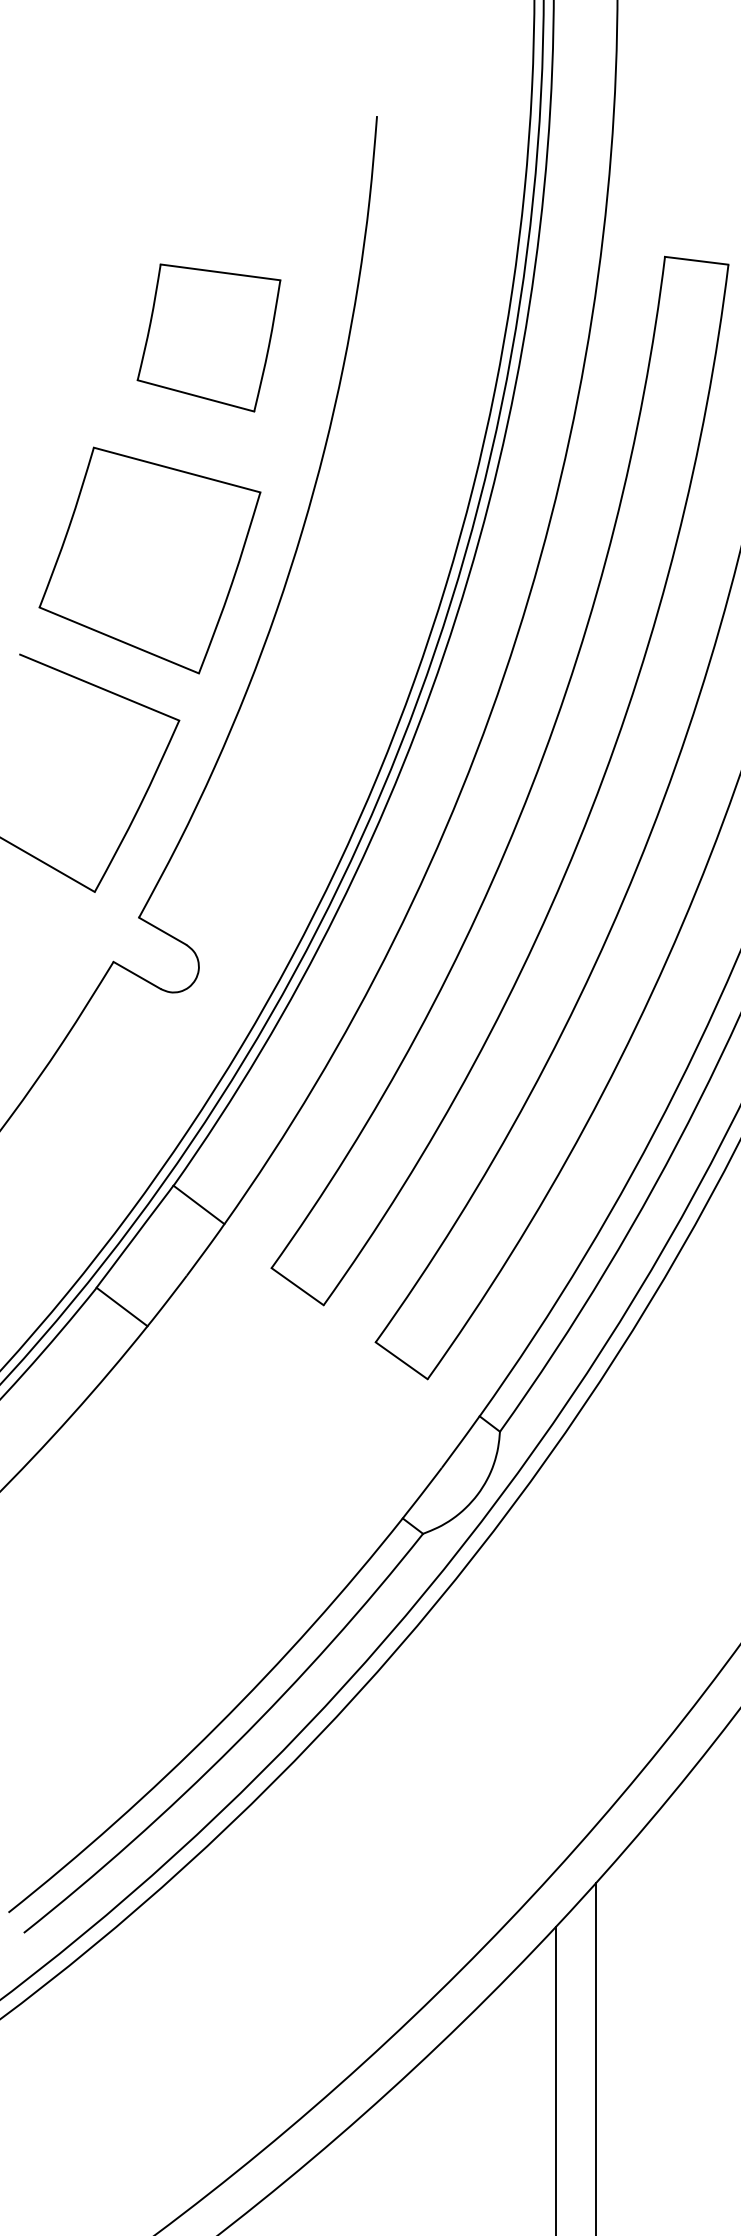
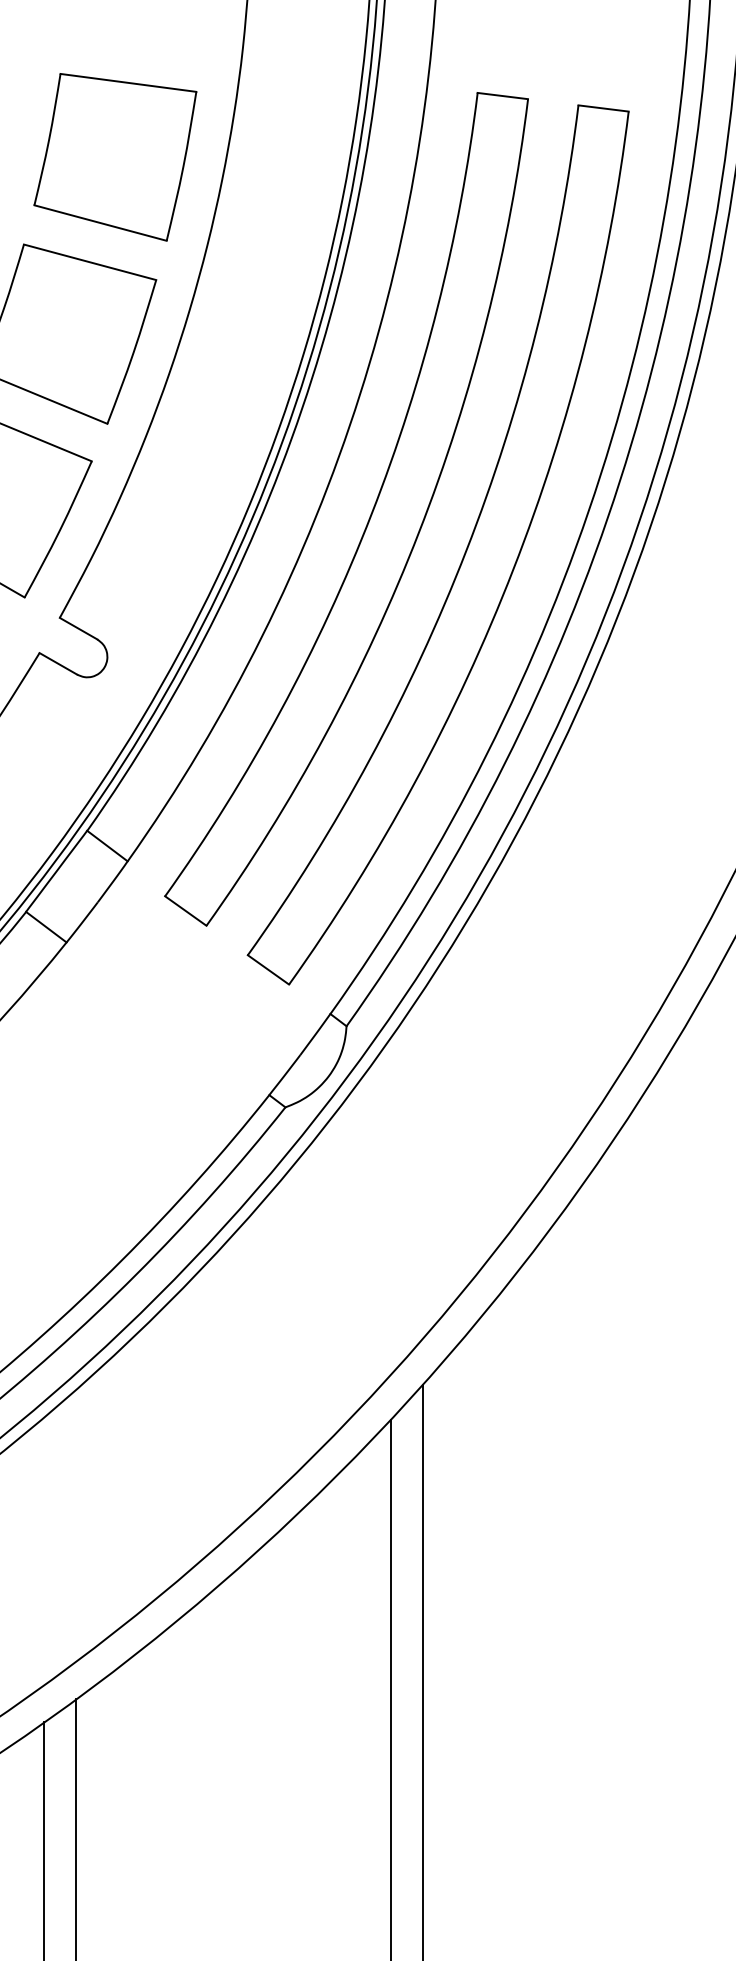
part: (209, 338) -> (115, 157), size x1.43

